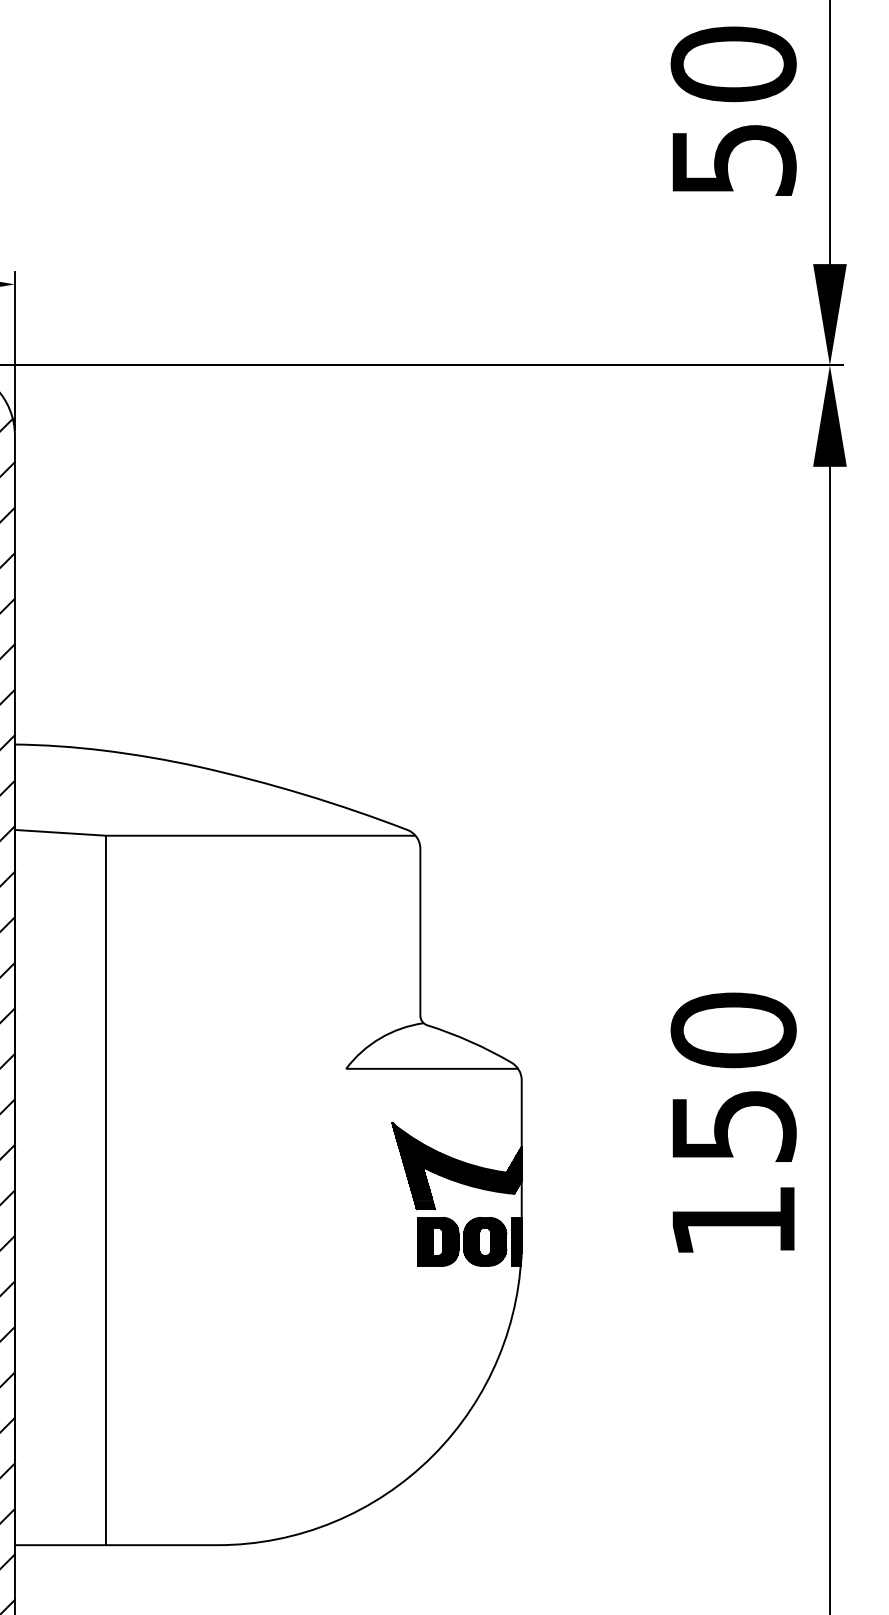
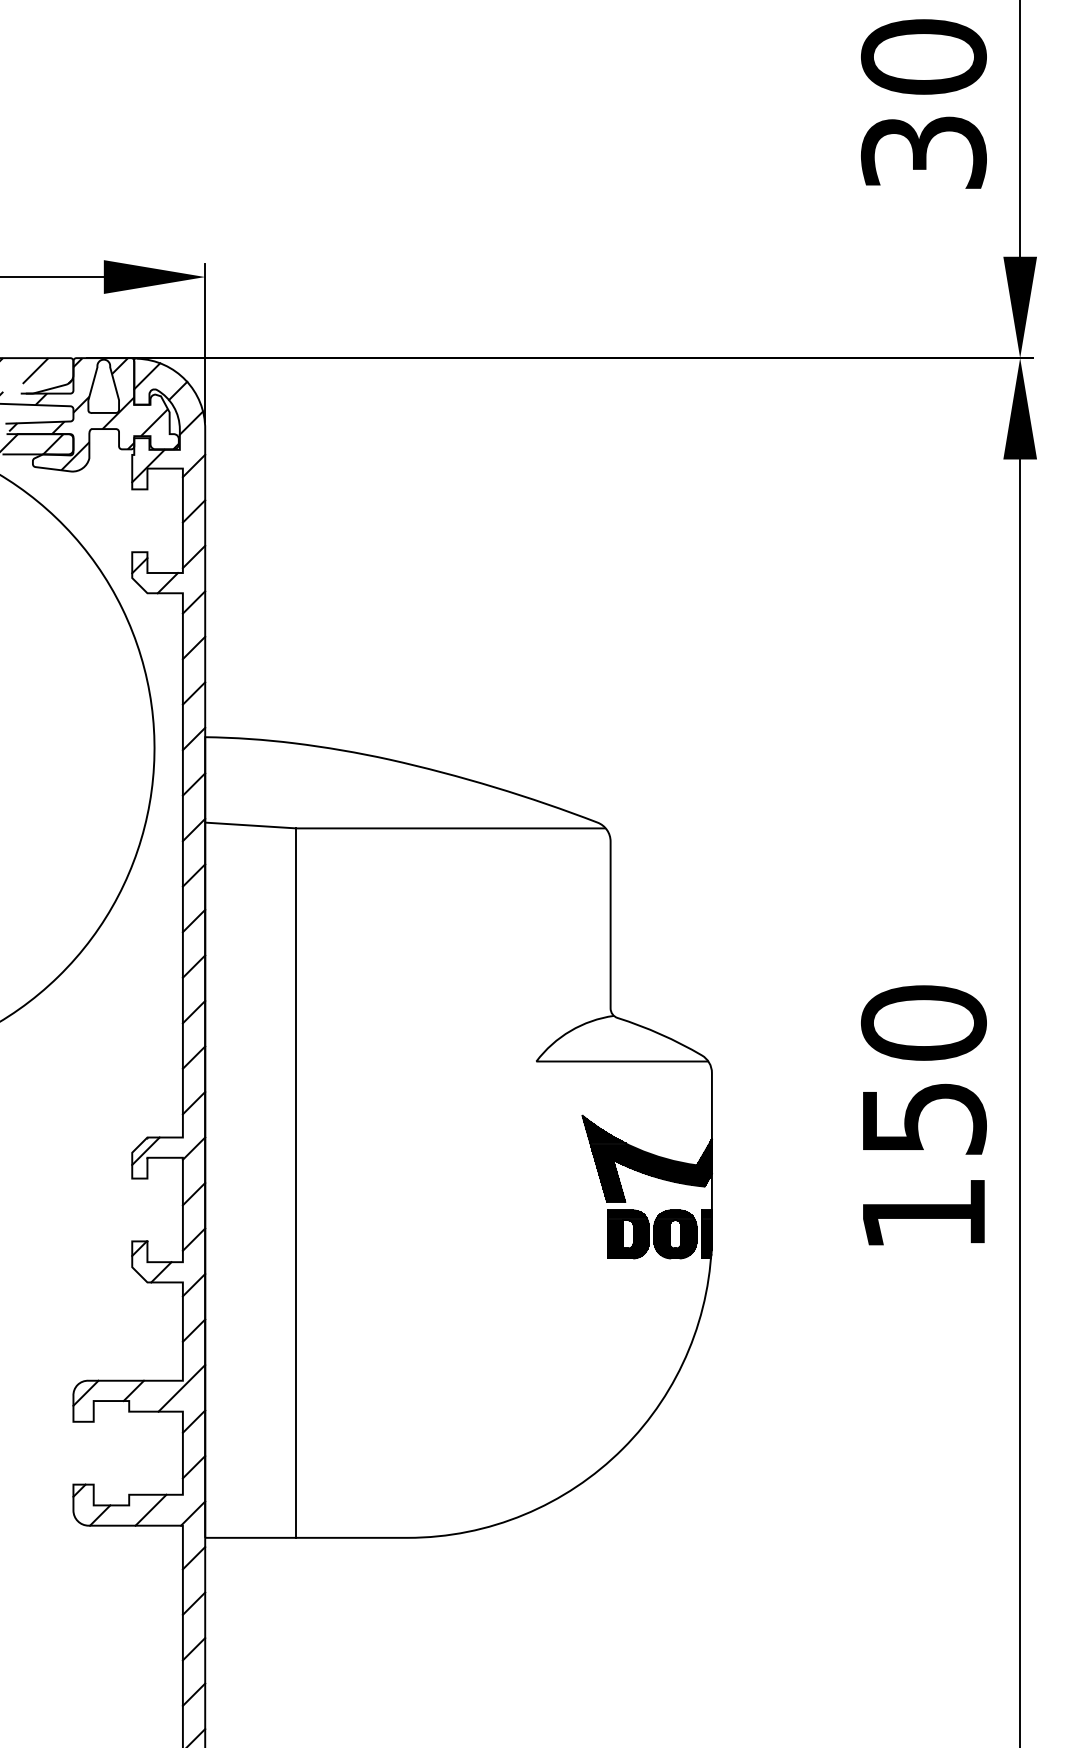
text: (733, 159) -> (923, 152), 50 -> 30

